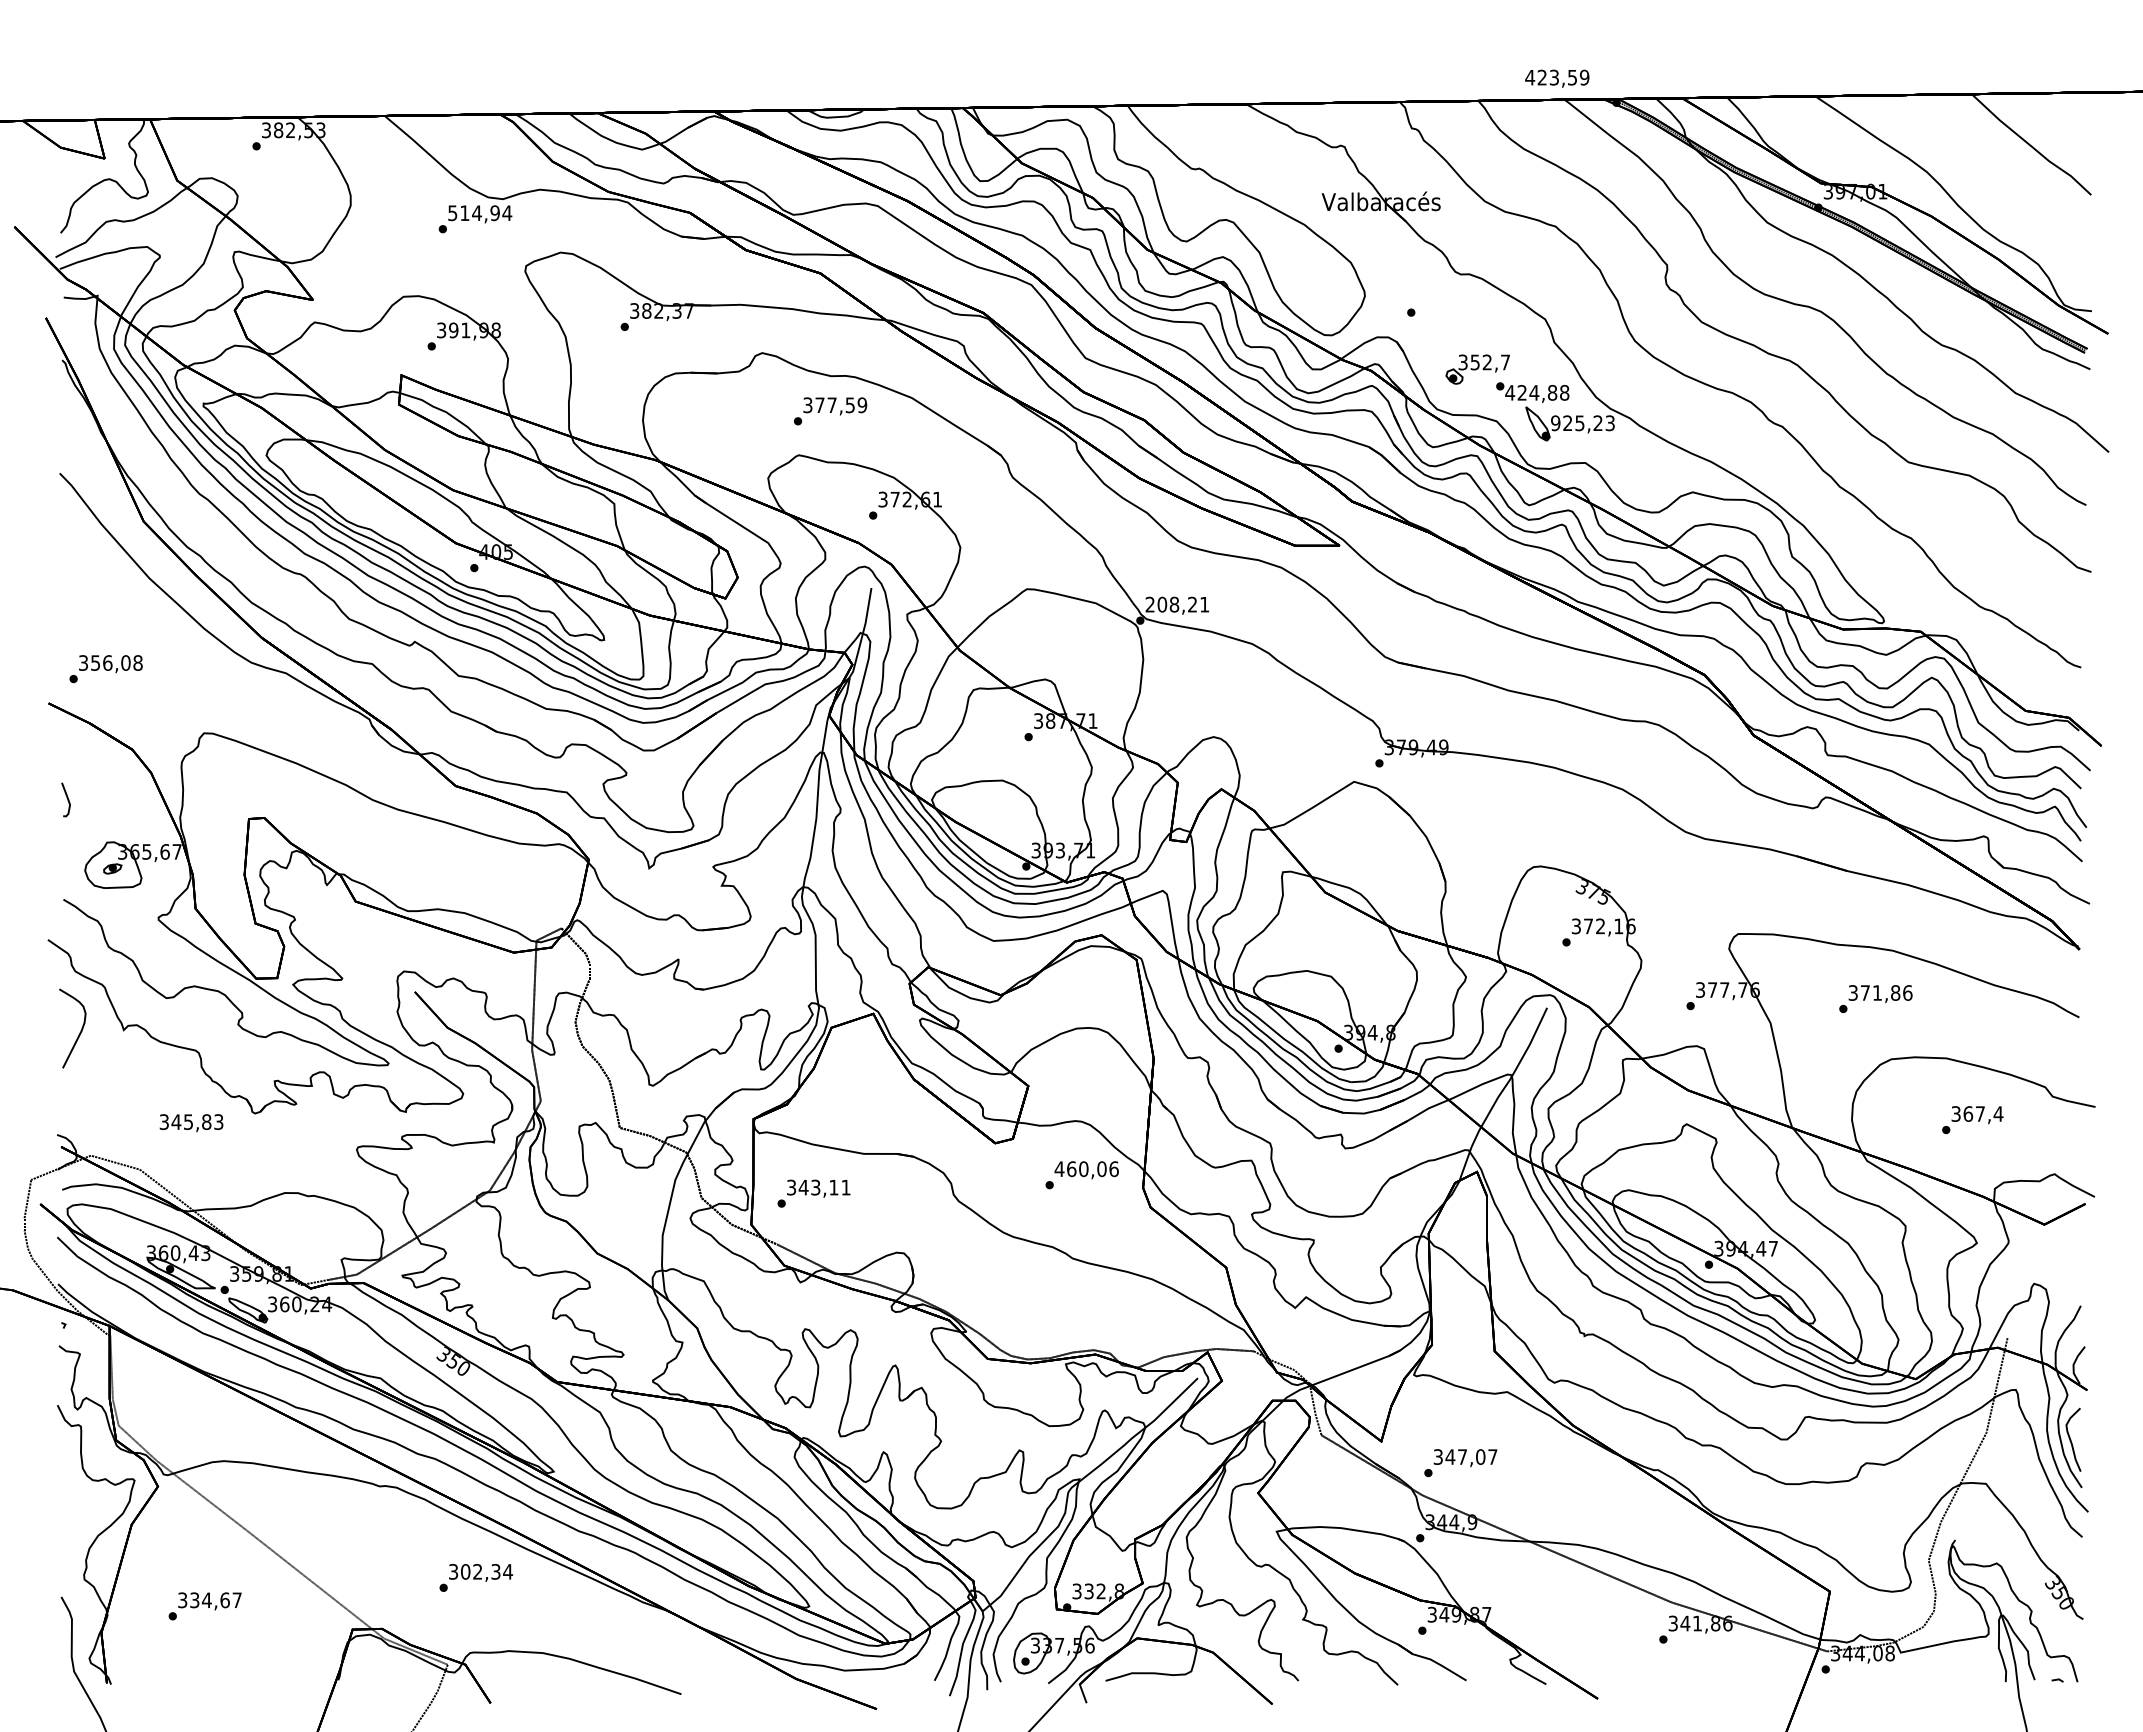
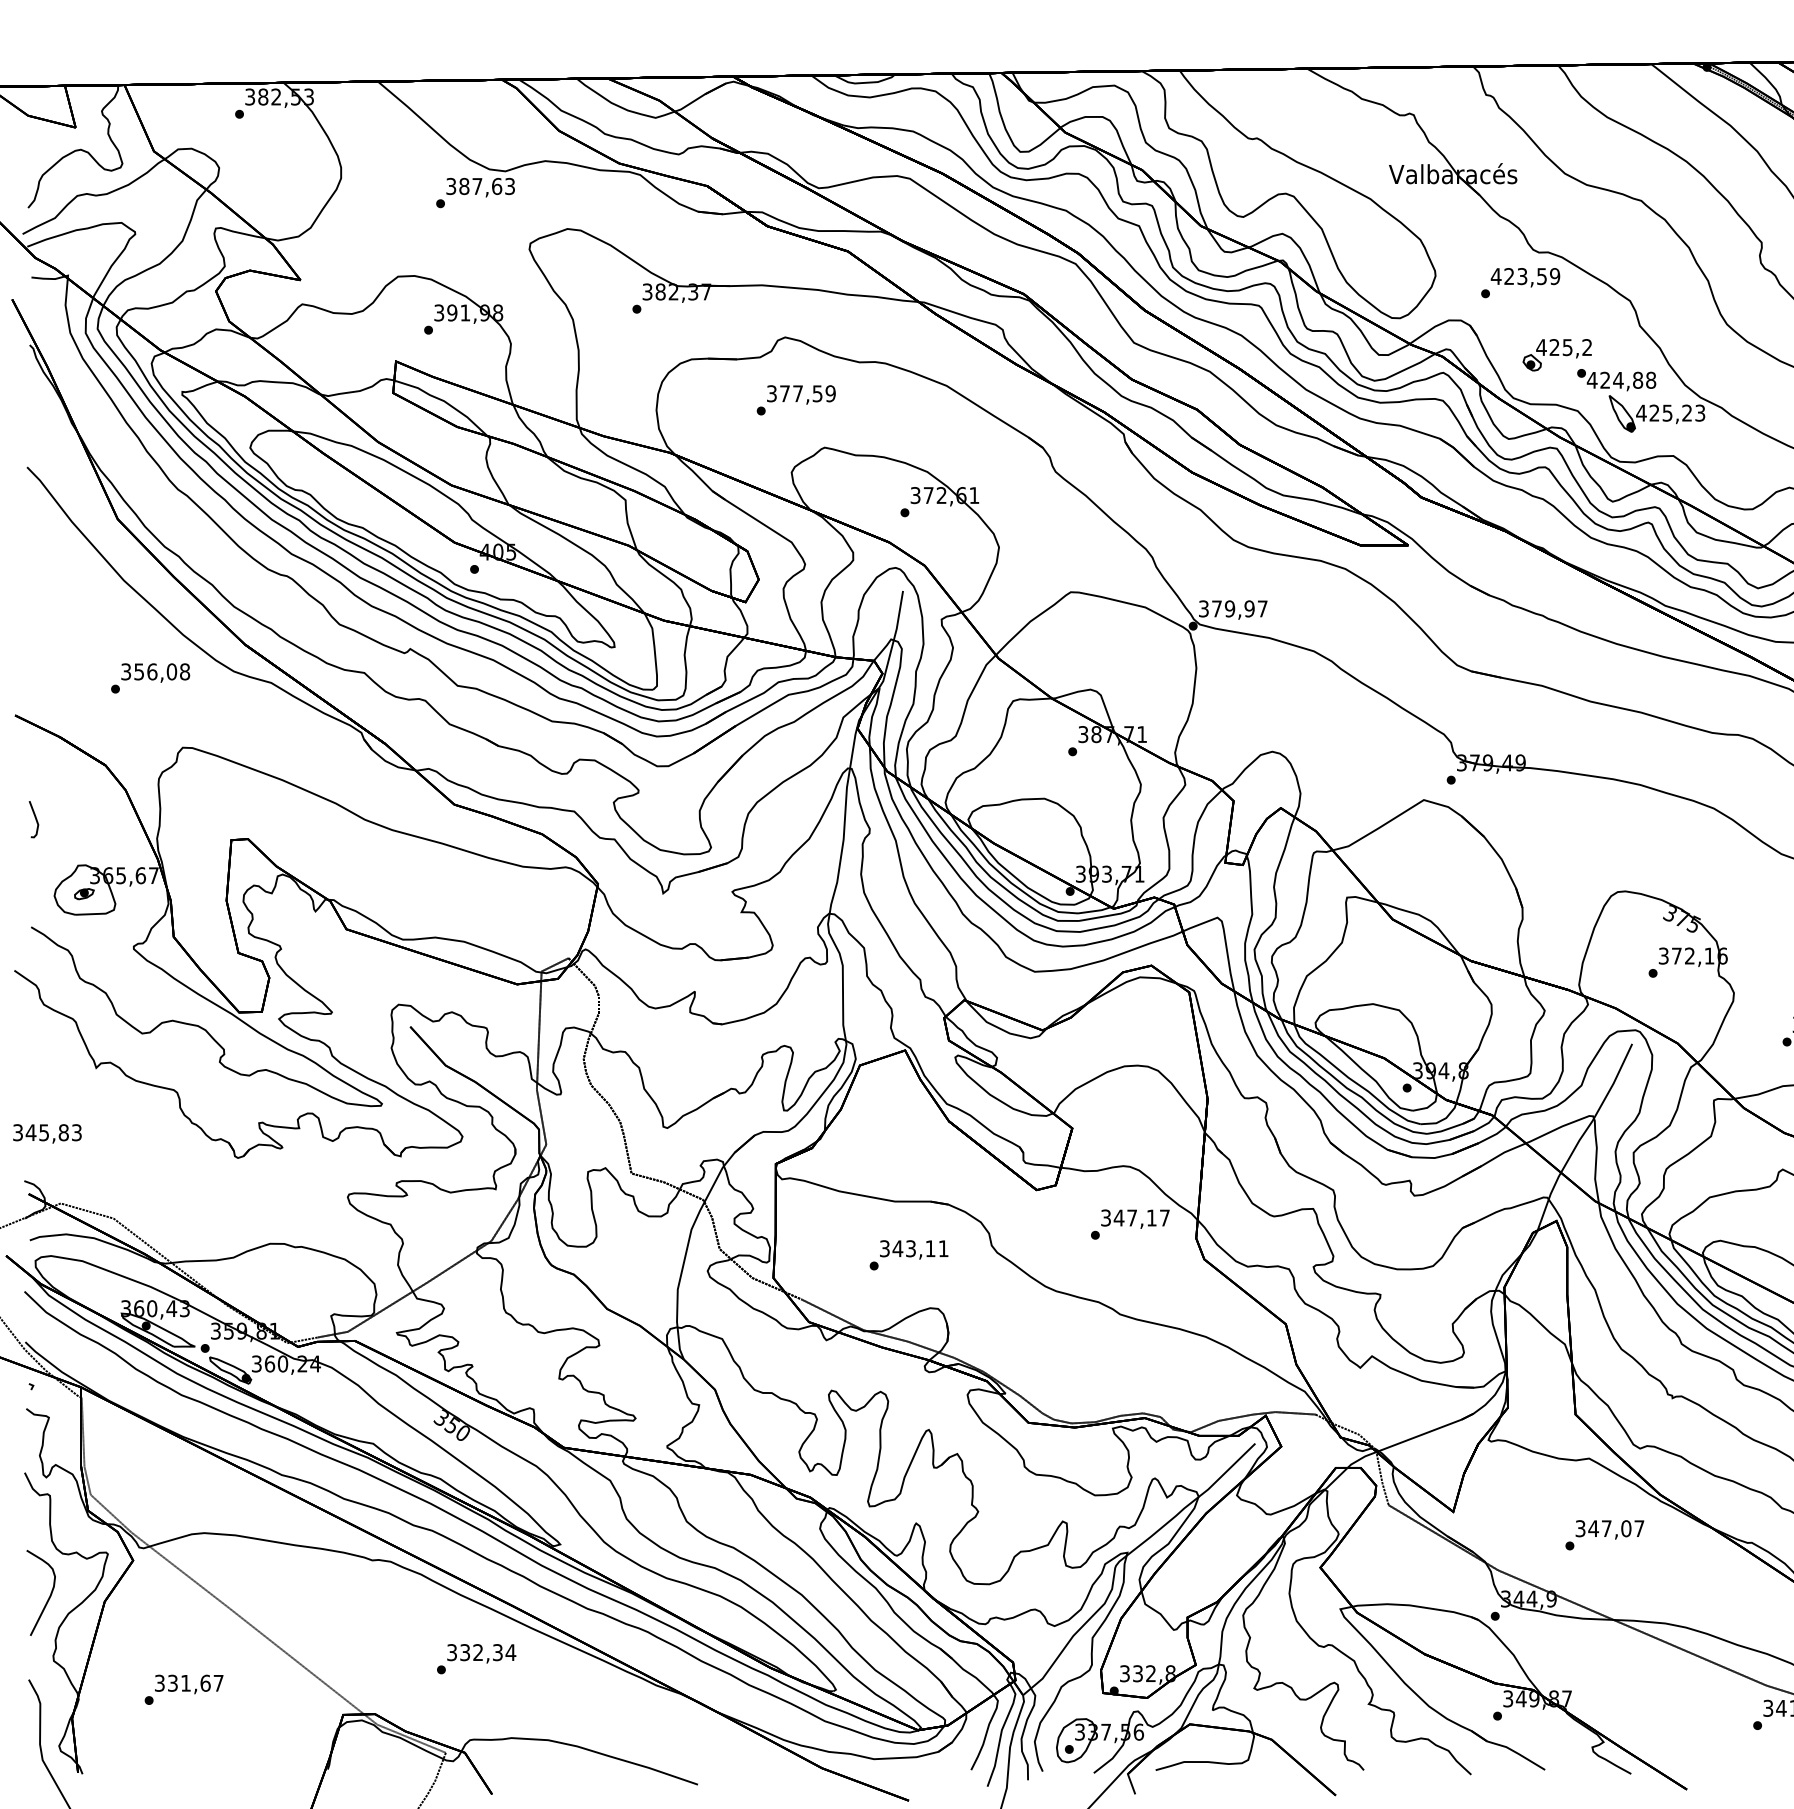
text: (1557, 78) -> (1525, 277), moved
text: (480, 213) -> (481, 186), 514,94 -> 387,63
text: (1483, 362) -> (1563, 347), 352,7 -> 425,2
text: (830, 411) -> (796, 400), moved
text: (1555, 423) -> (1641, 413), 925,23 -> 425,23
text: (1177, 604) -> (1233, 608), 208,21 -> 379,97
text: (105, 669) -> (149, 678), moved
curve: (79, 1032) -> (48, 1597), moved
text: (191, 1123) -> (47, 1134), moved
text: (1086, 1169) -> (1135, 1218), 460,06 -> 347,17
text: (813, 1193) -> (908, 1255), moved
text: (1460, 1463) -> (1604, 1535), moved
text: (465, 1571) -> (464, 1652), 302,34 -> 332,34
text: (206, 1599) -> (185, 1682), 334,67 -> 331,67

